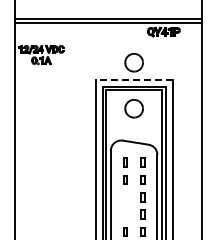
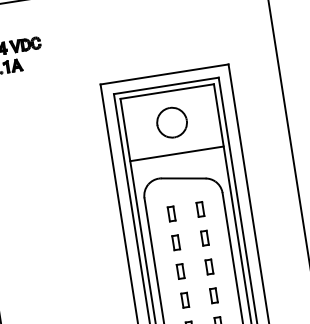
part: (133, 62) -> (159, 46), removed
line: (134, 79) -> (165, 74), dashed -> solid
line: (133, 127) -> (175, 153), added
line: (125, 202) -> (182, 280), added

